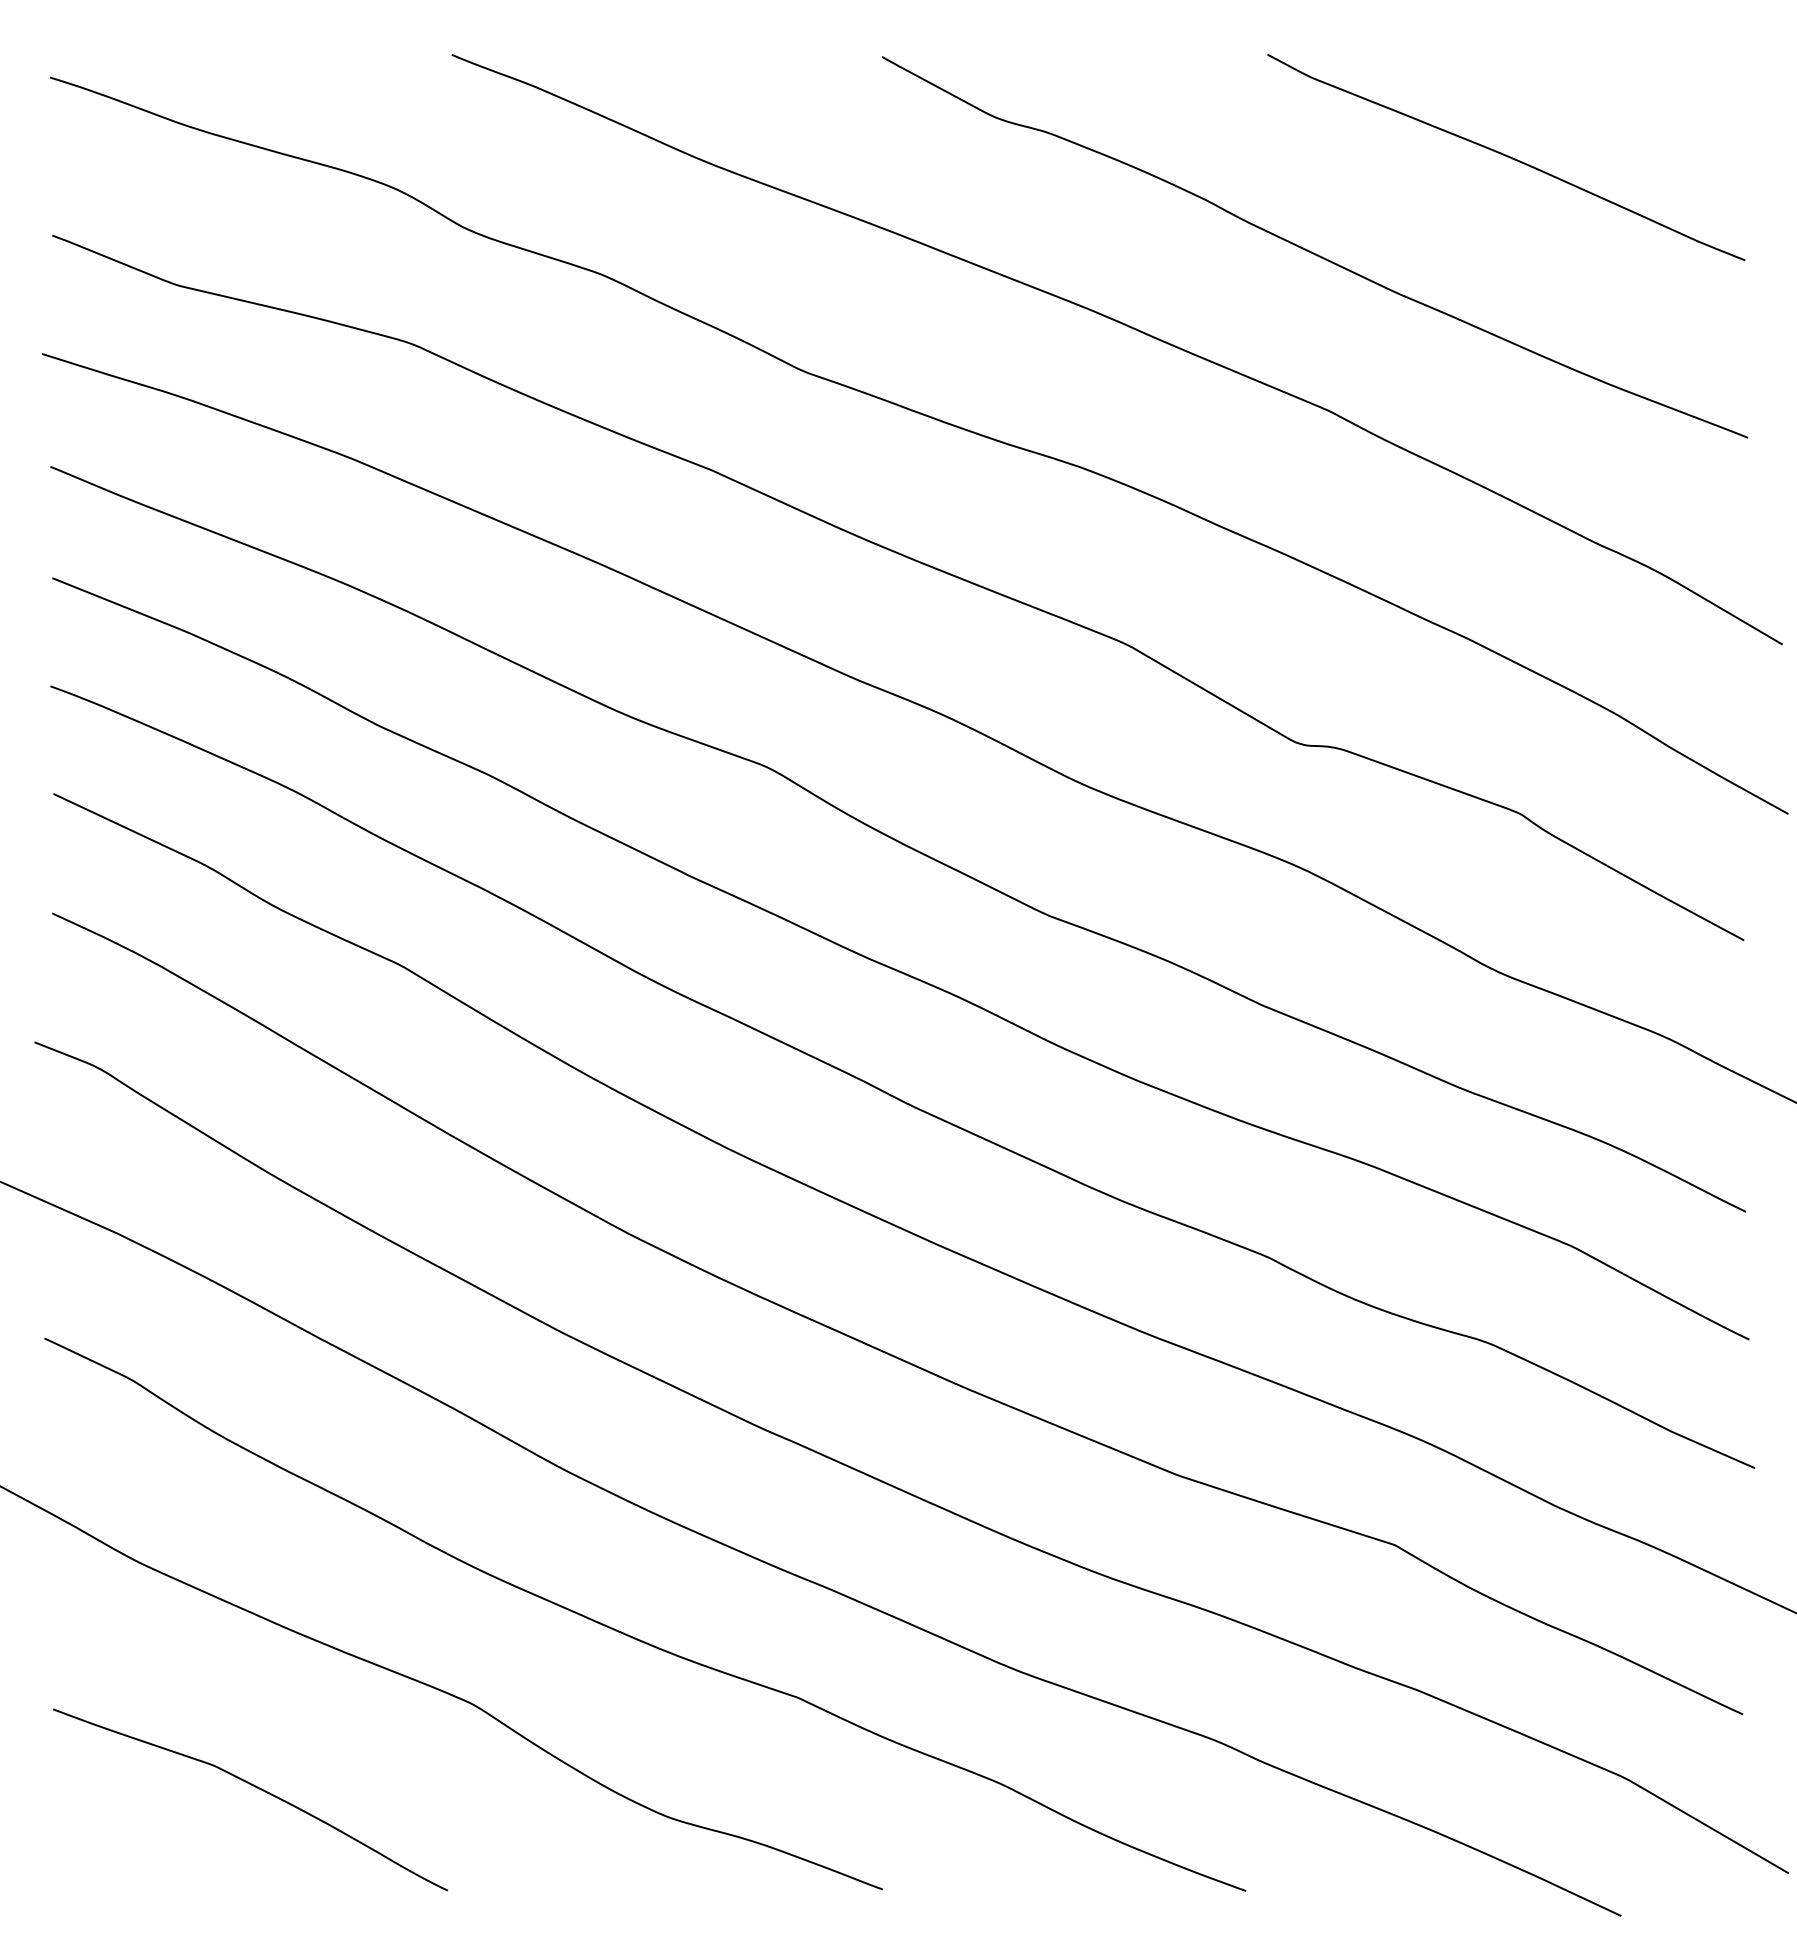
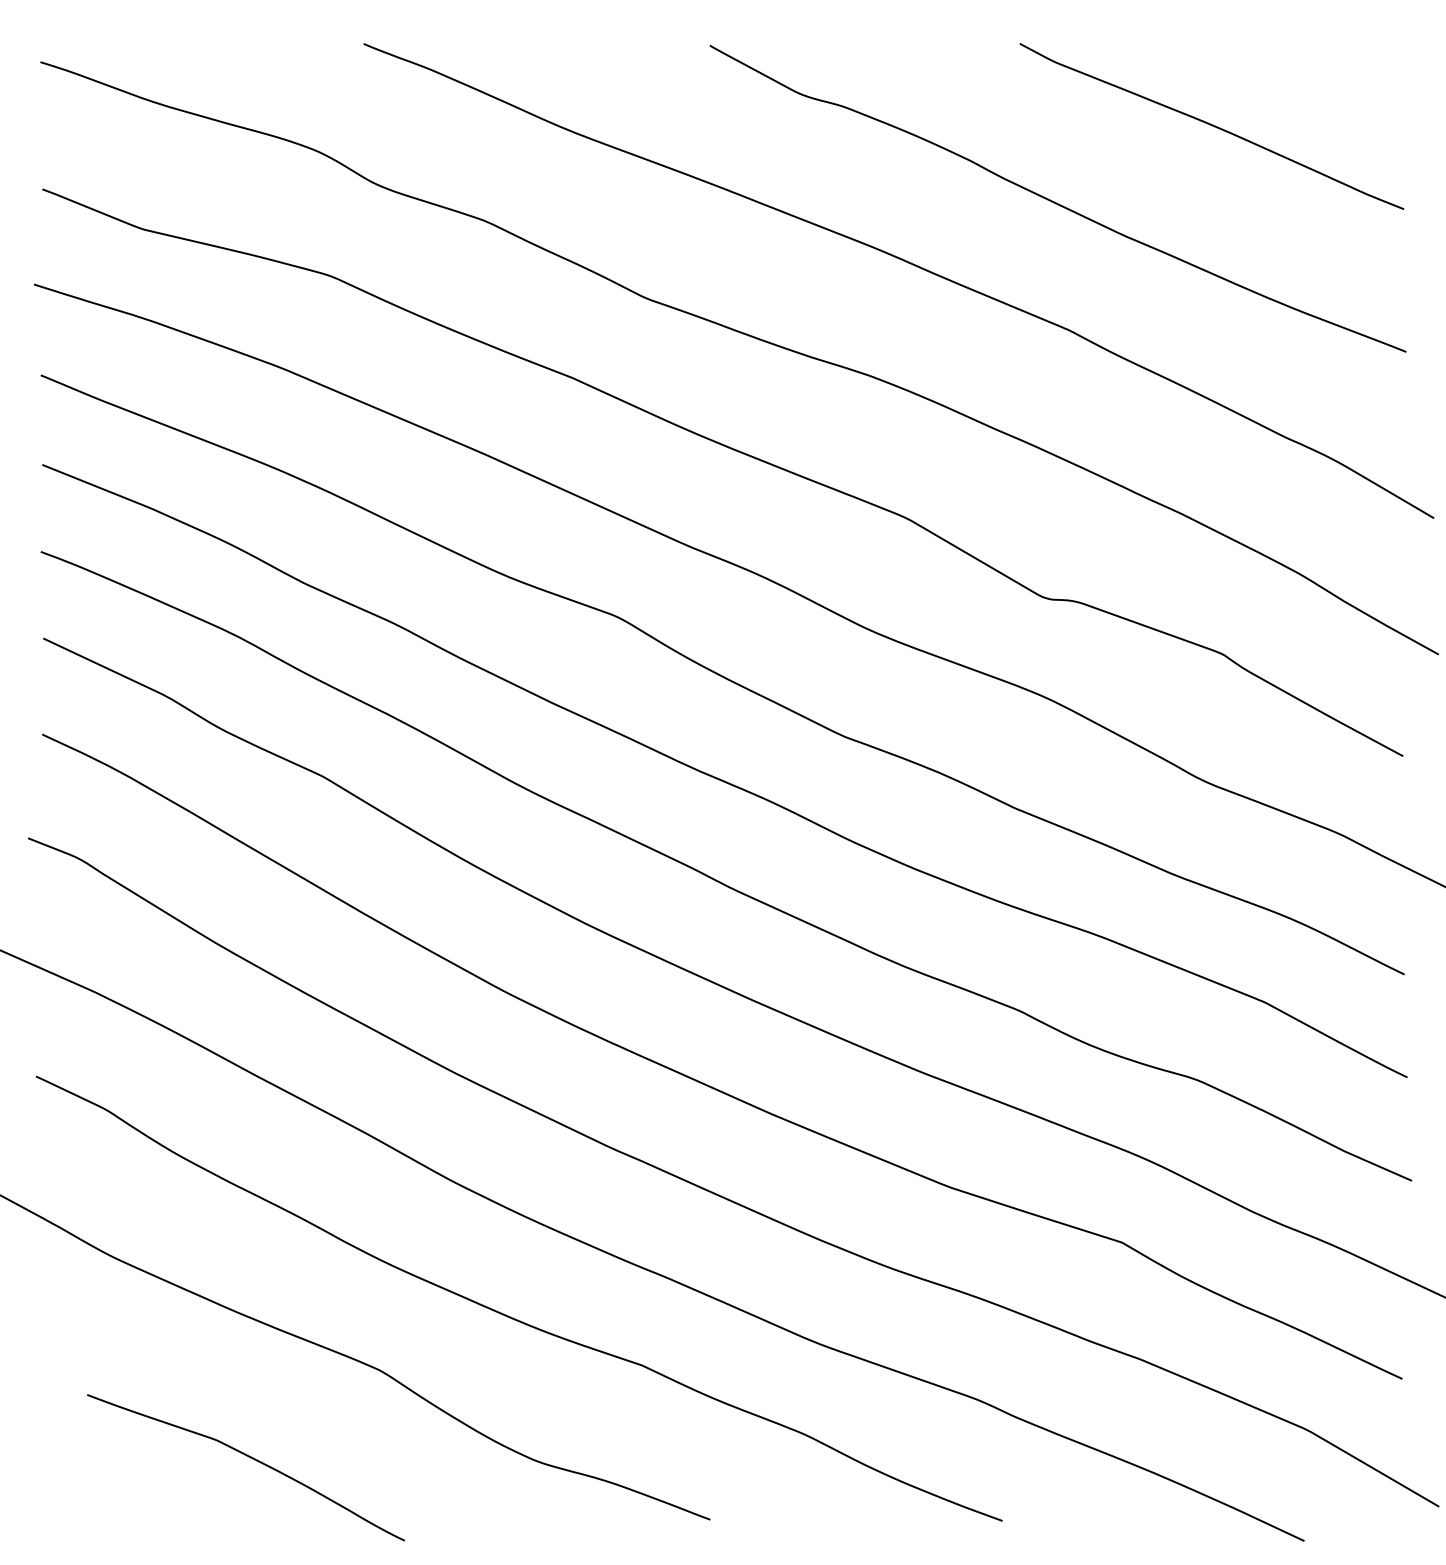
curve: (255, 1787) -> (250, 1457), moved

